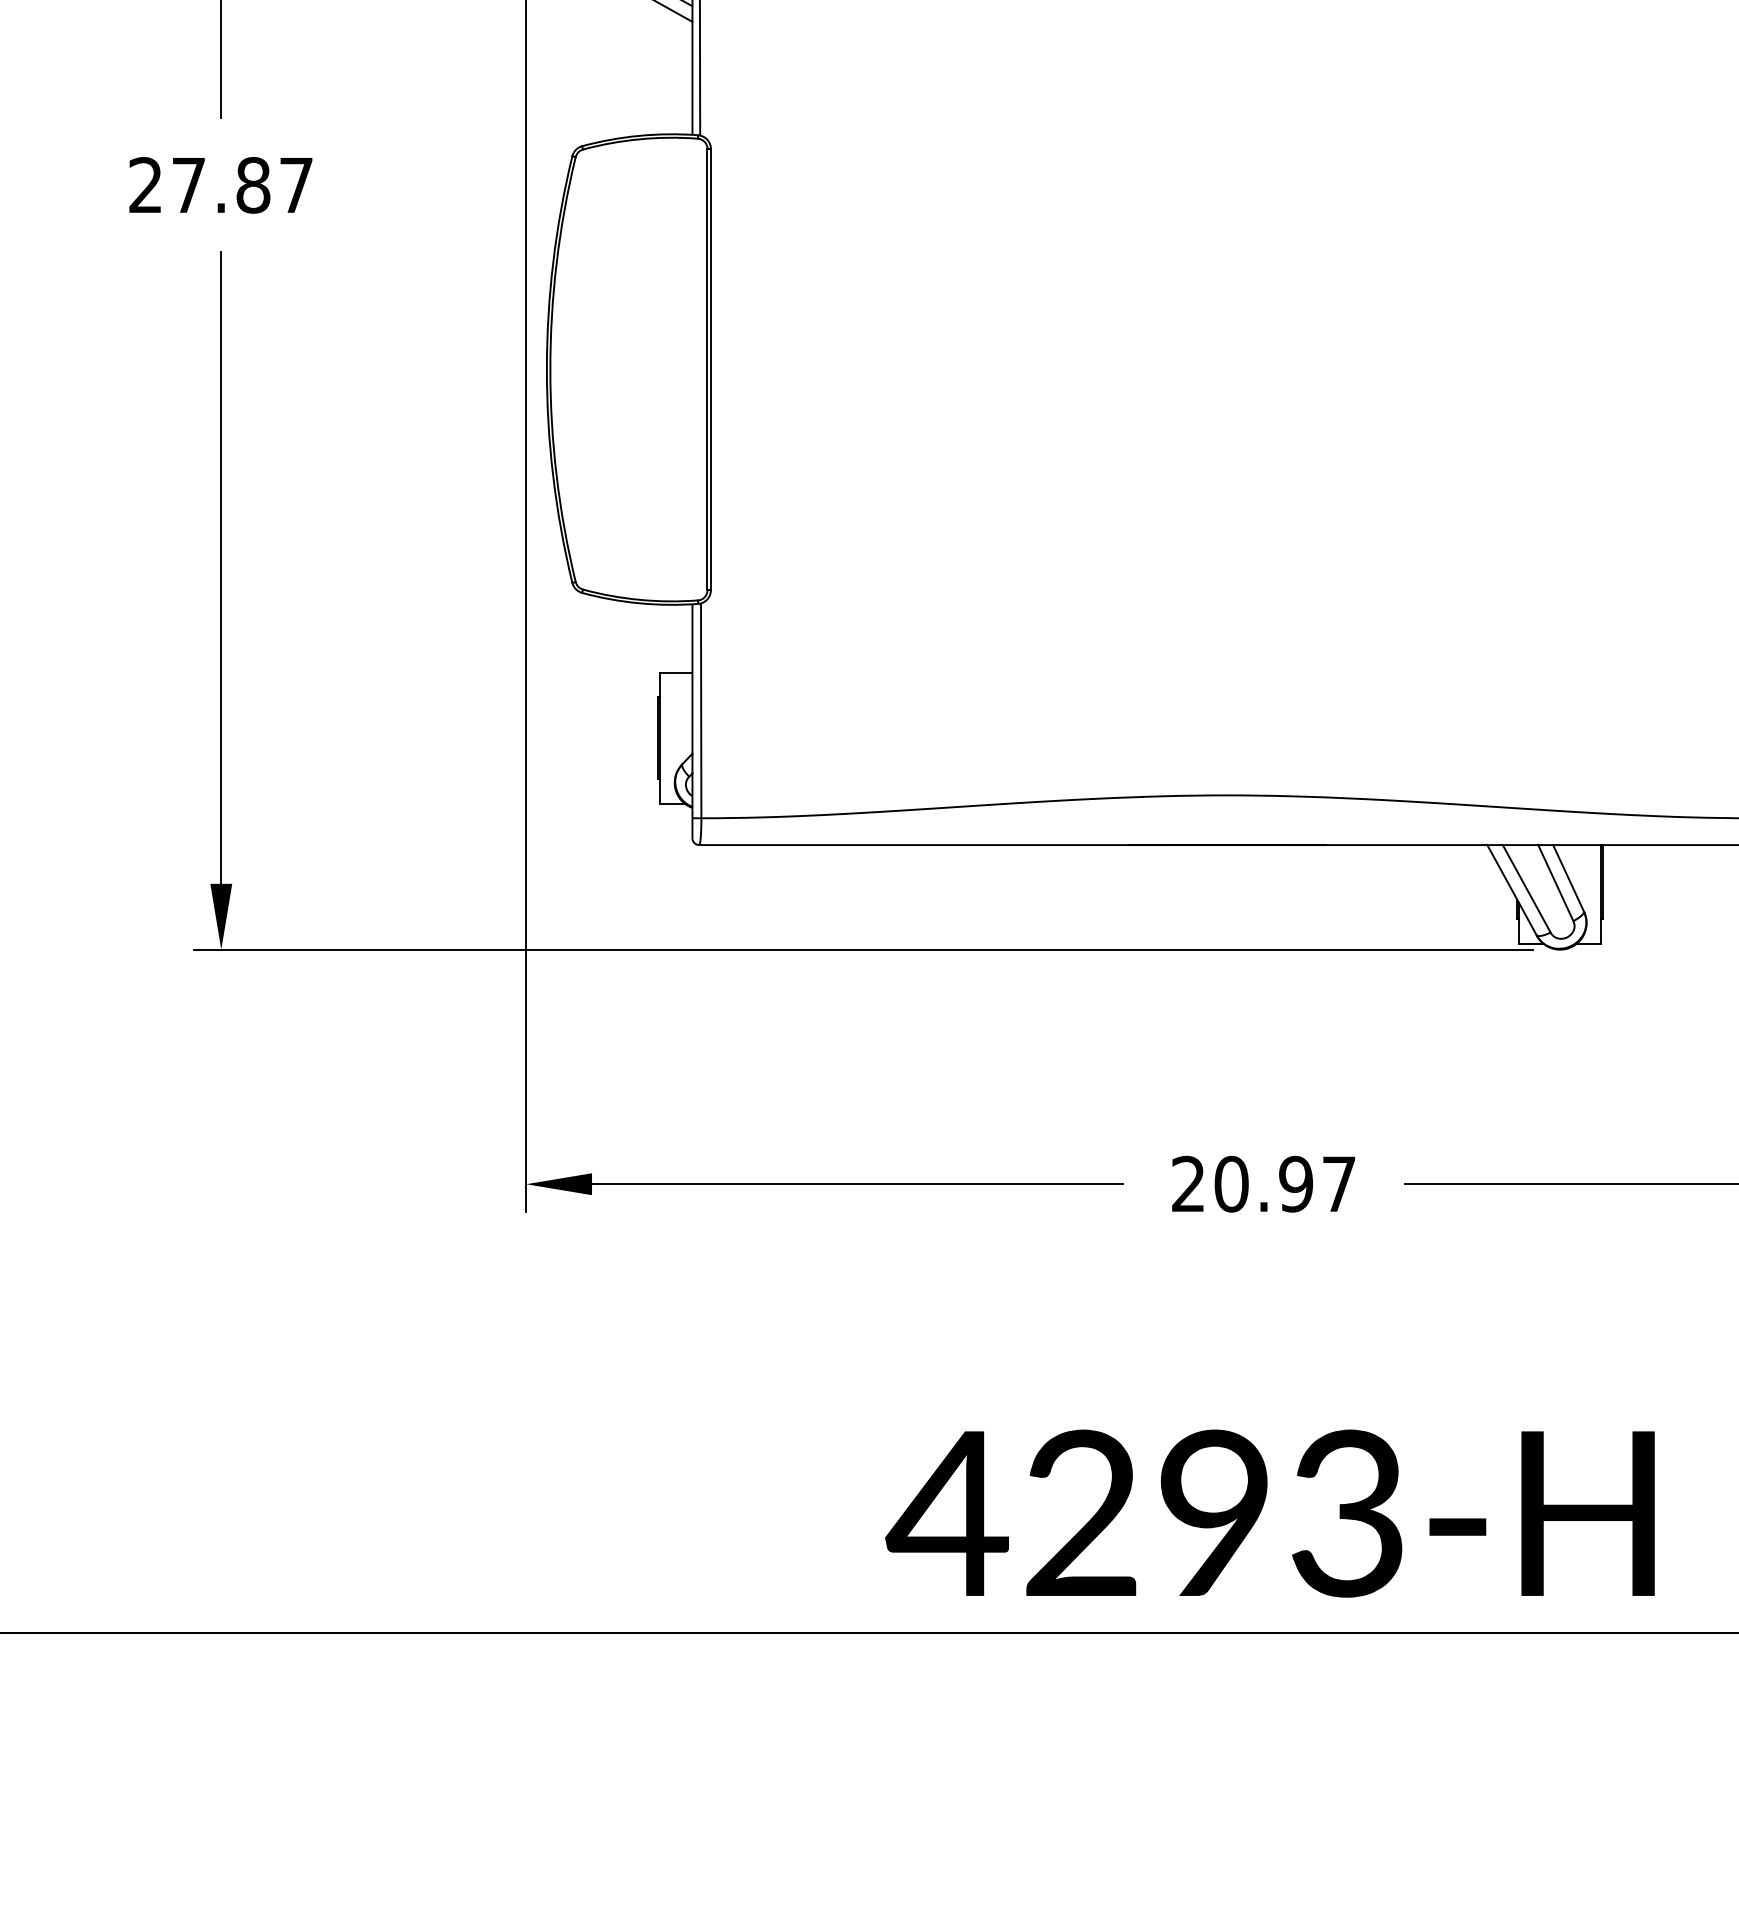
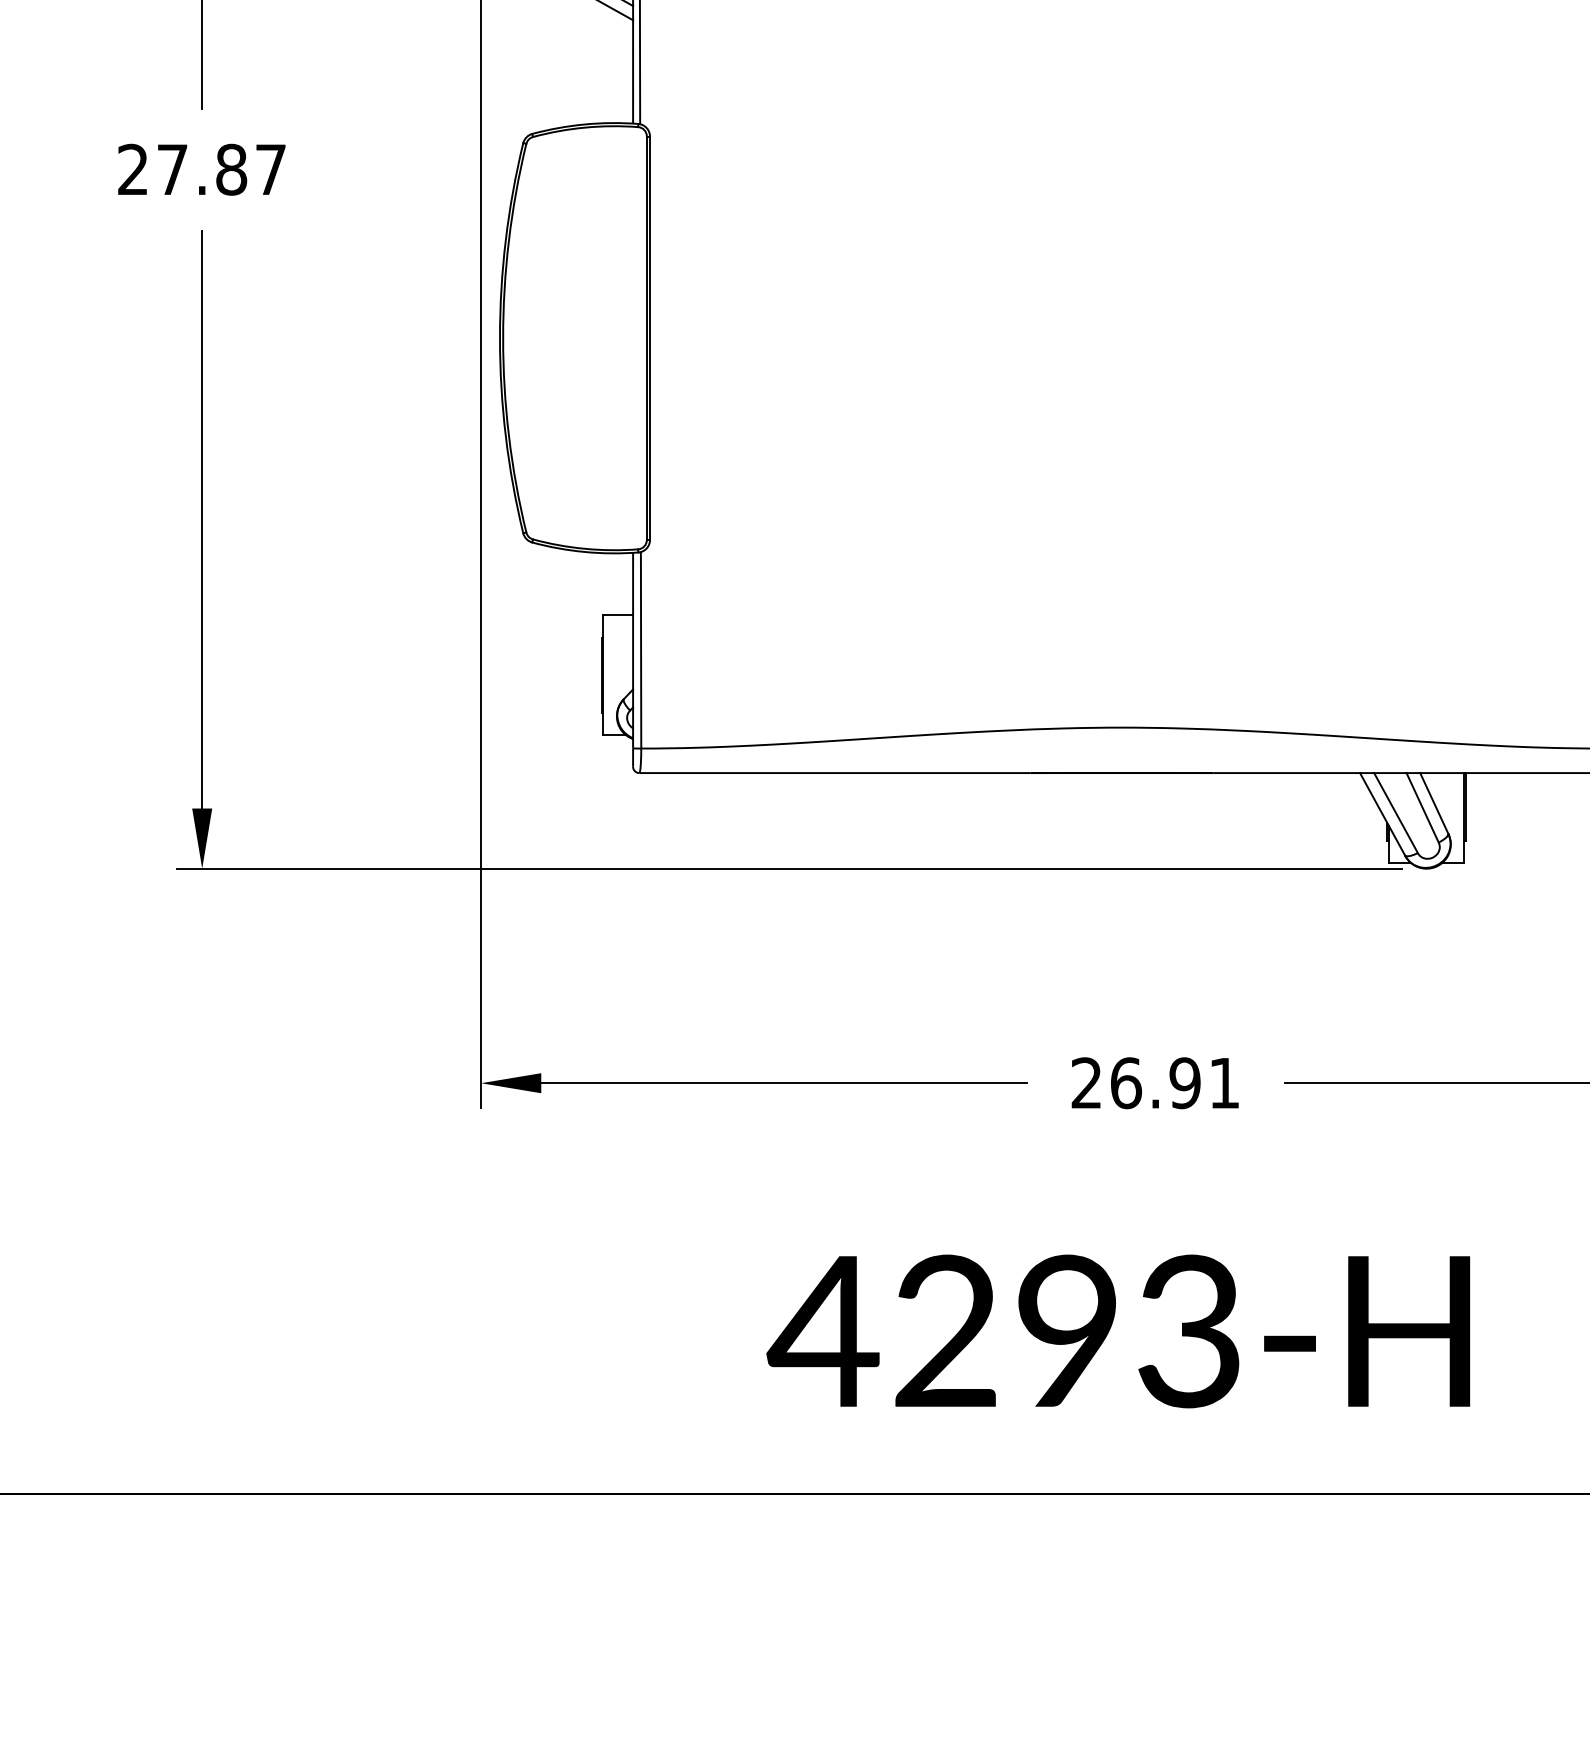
text: (1284, 1184) -> (1174, 1083), 20.97 -> 26.91
text: (1270, 1513) -> (1118, 1331), moved

